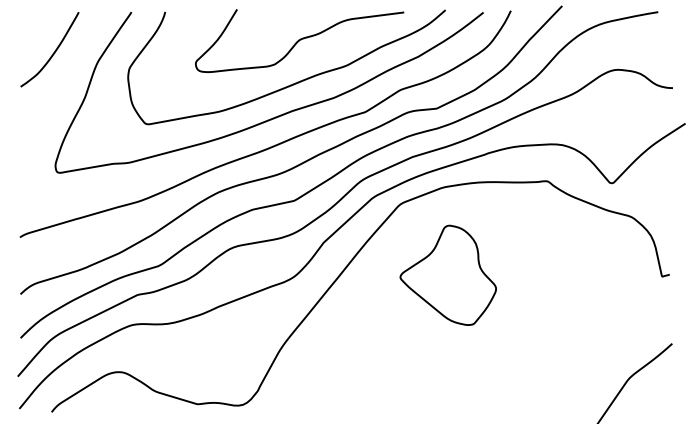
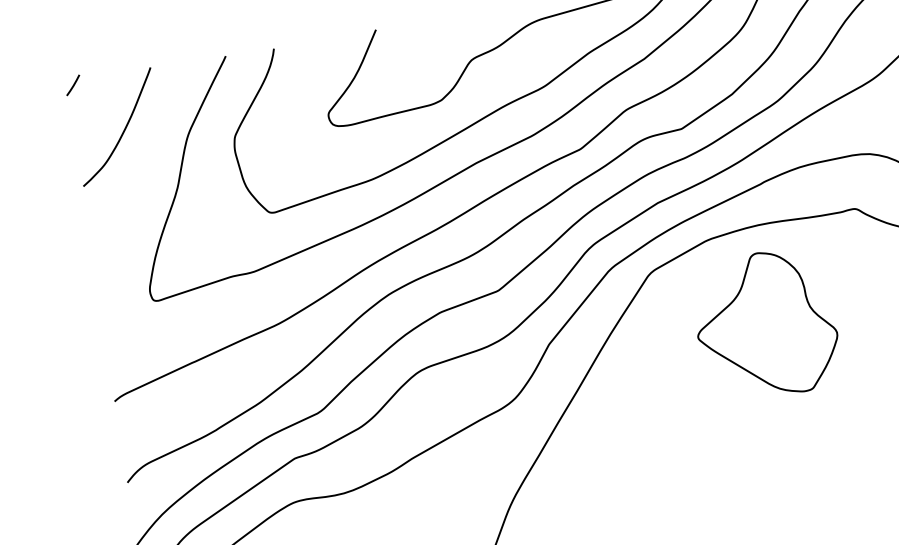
line: (23, 16) -> (72, 85), added
part: (447, 274) -> (764, 323), moved

